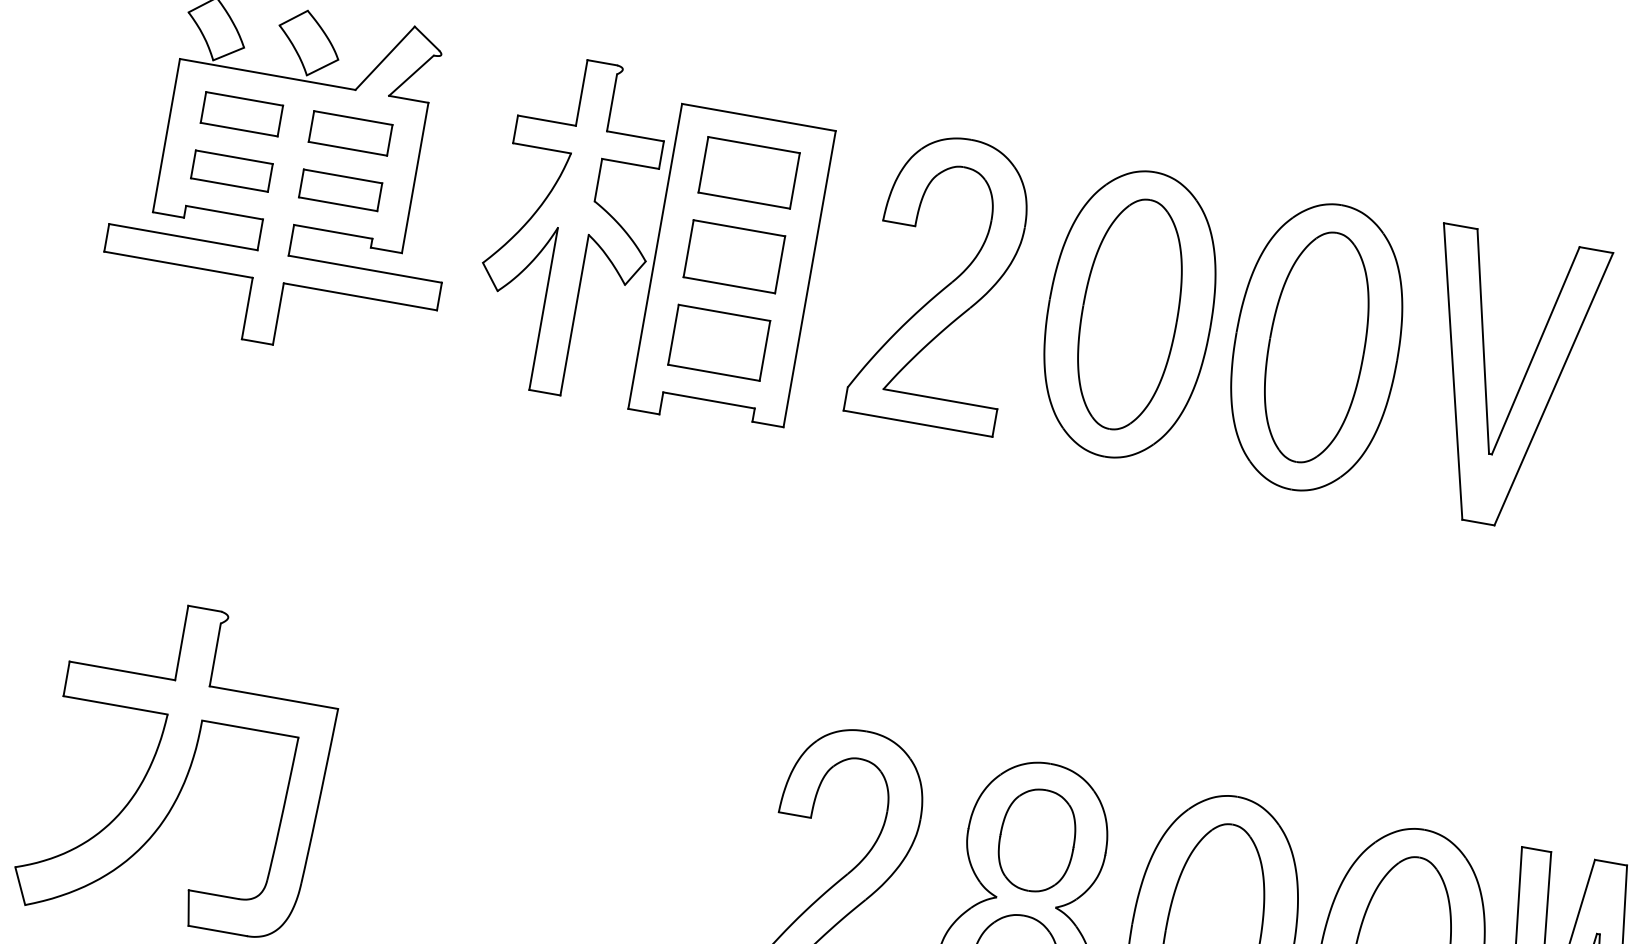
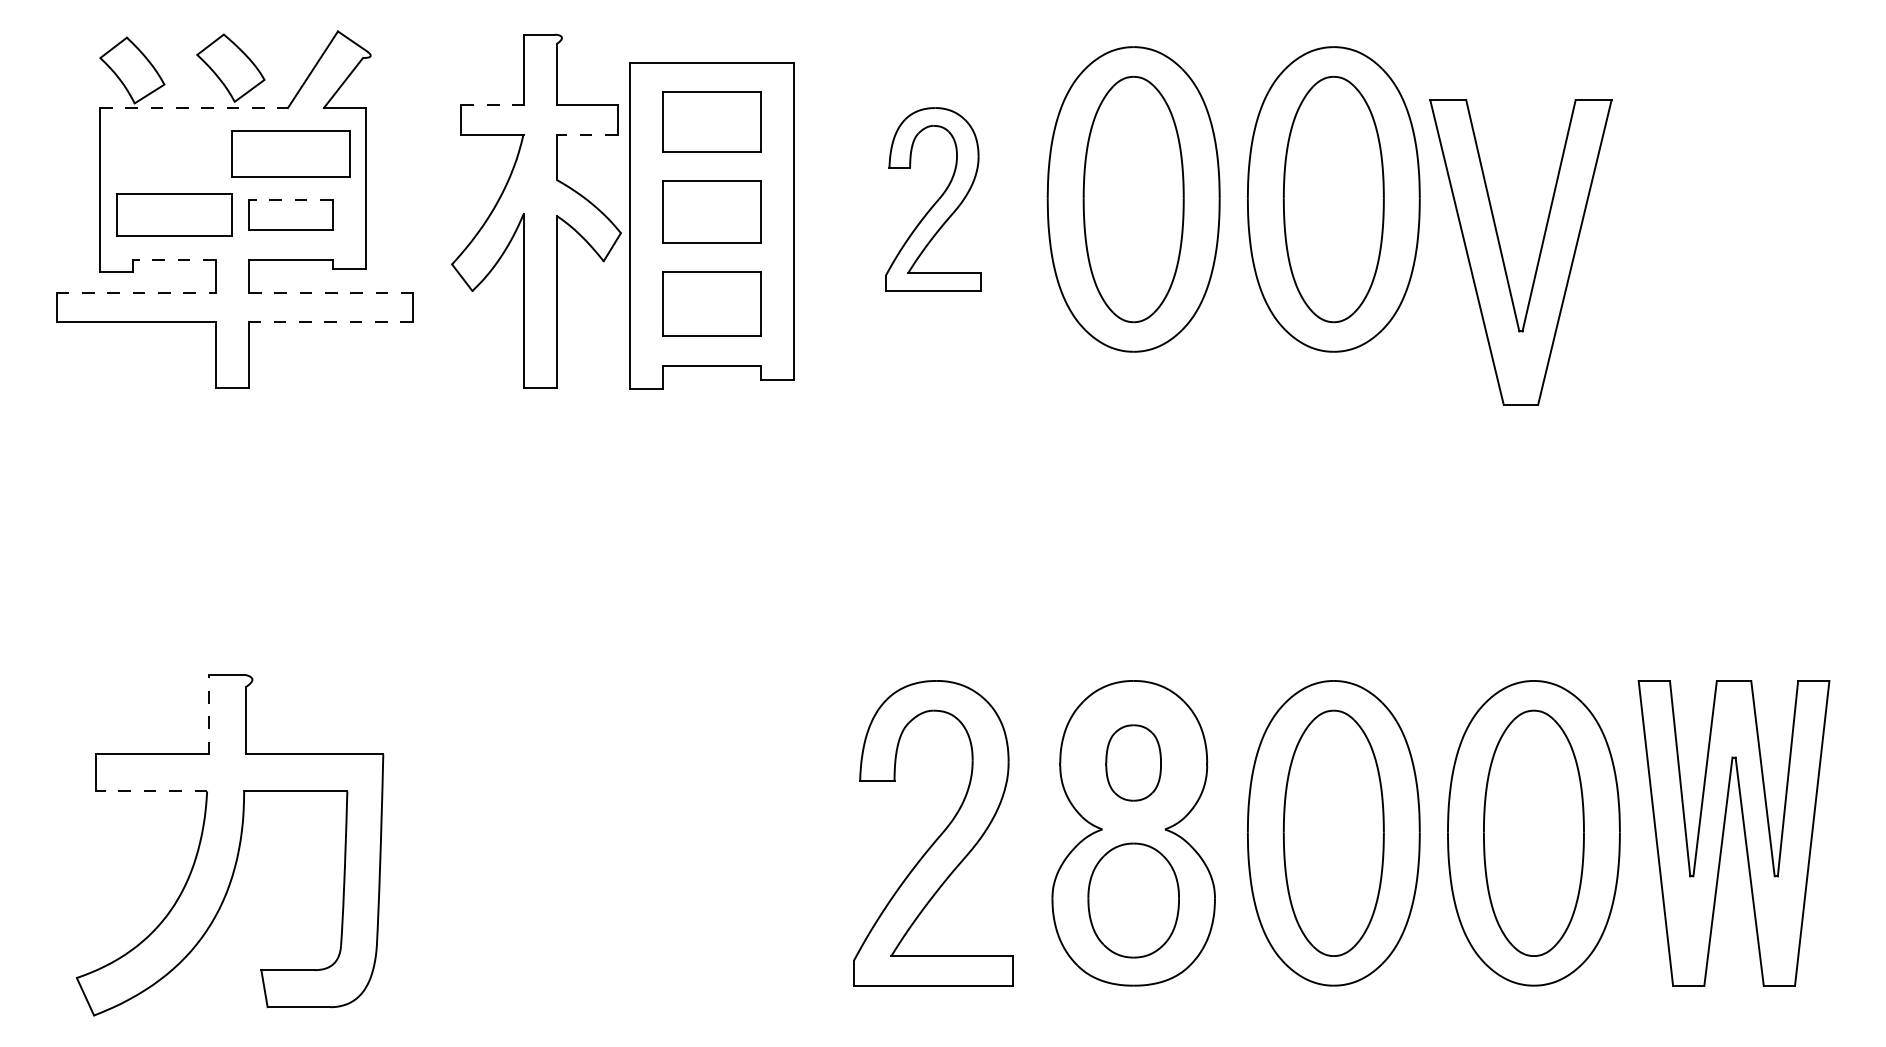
line: (268, 74) -> (194, 108), solid -> dashed
part: (241, 114) -> (174, 154), removed
line: (547, 120) -> (493, 104), solid -> dashed
part: (350, 133) -> (290, 154), size x1.4
line: (629, 163) -> (586, 134), solid -> dashed
part: (232, 170) -> (174, 214), size x1.4
line: (342, 176) -> (290, 200), solid -> dashed
line: (223, 212) -> (173, 259), solid -> dashed
line: (183, 237) -> (136, 292), solid -> dashed
line: (365, 269) -> (331, 292), solid -> dashed
part: (943, 281) -> (933, 199), size x0.6
line: (359, 297) -> (330, 322), solid -> dashed
part: (1486, 381) -> (1503, 256), moved
line: (181, 642) -> (208, 714), solid -> dashed
line: (115, 705) -> (151, 791), solid -> dashed
part: (1037, 839) -> (1133, 762), size x0.7

